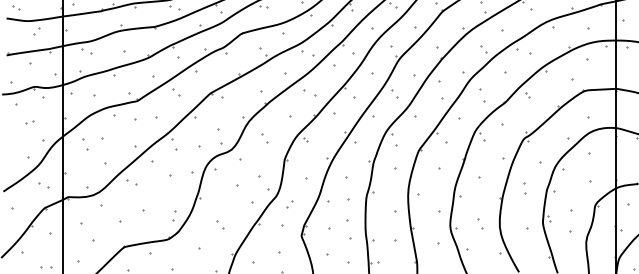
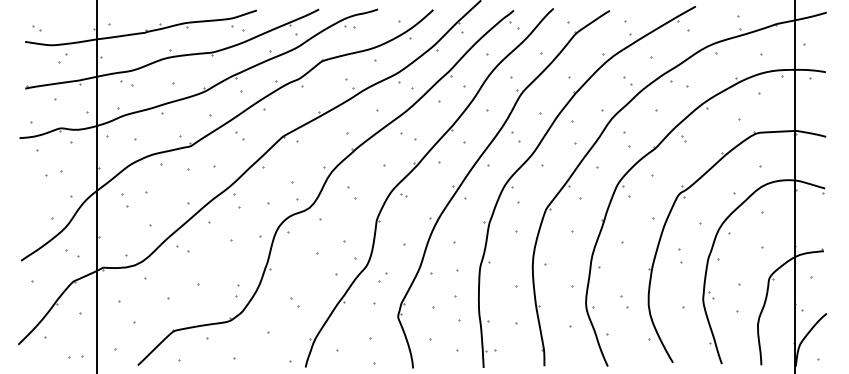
part: (29, 122) -> (54, 173), size x1.6

